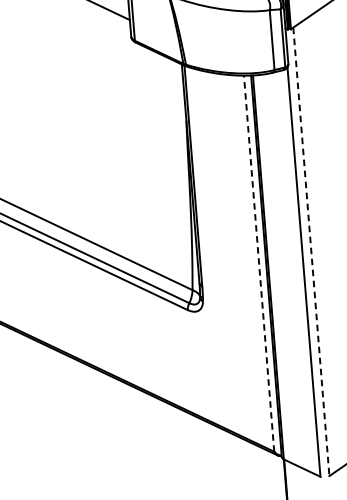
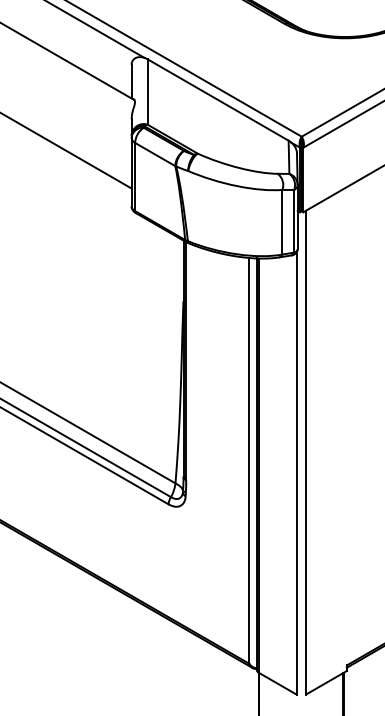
line: (311, 251) -> (306, 452), dashed -> solid
line: (259, 263) -> (249, 460), dashed -> solid

